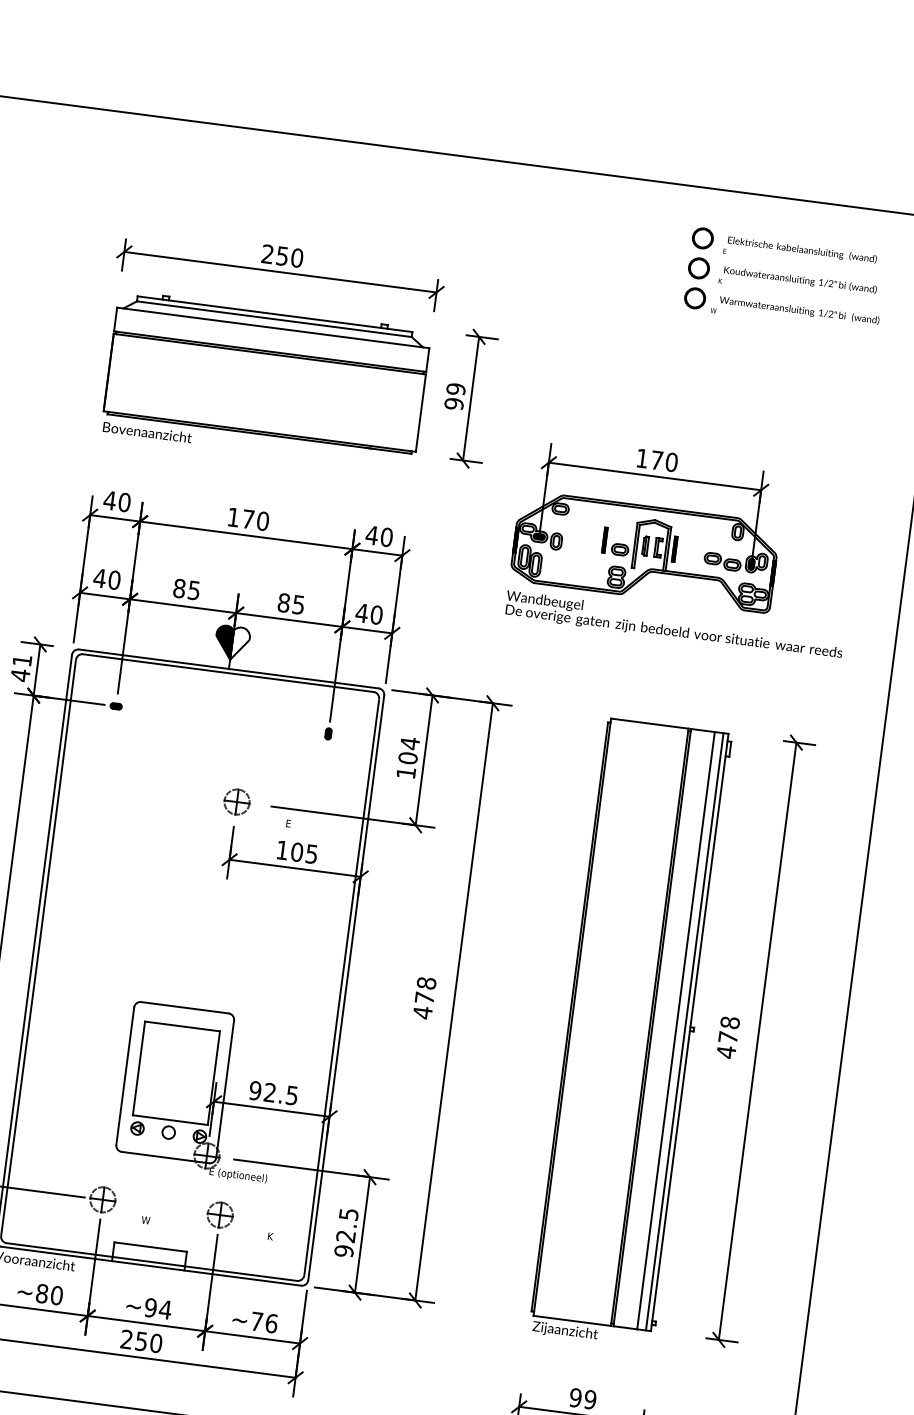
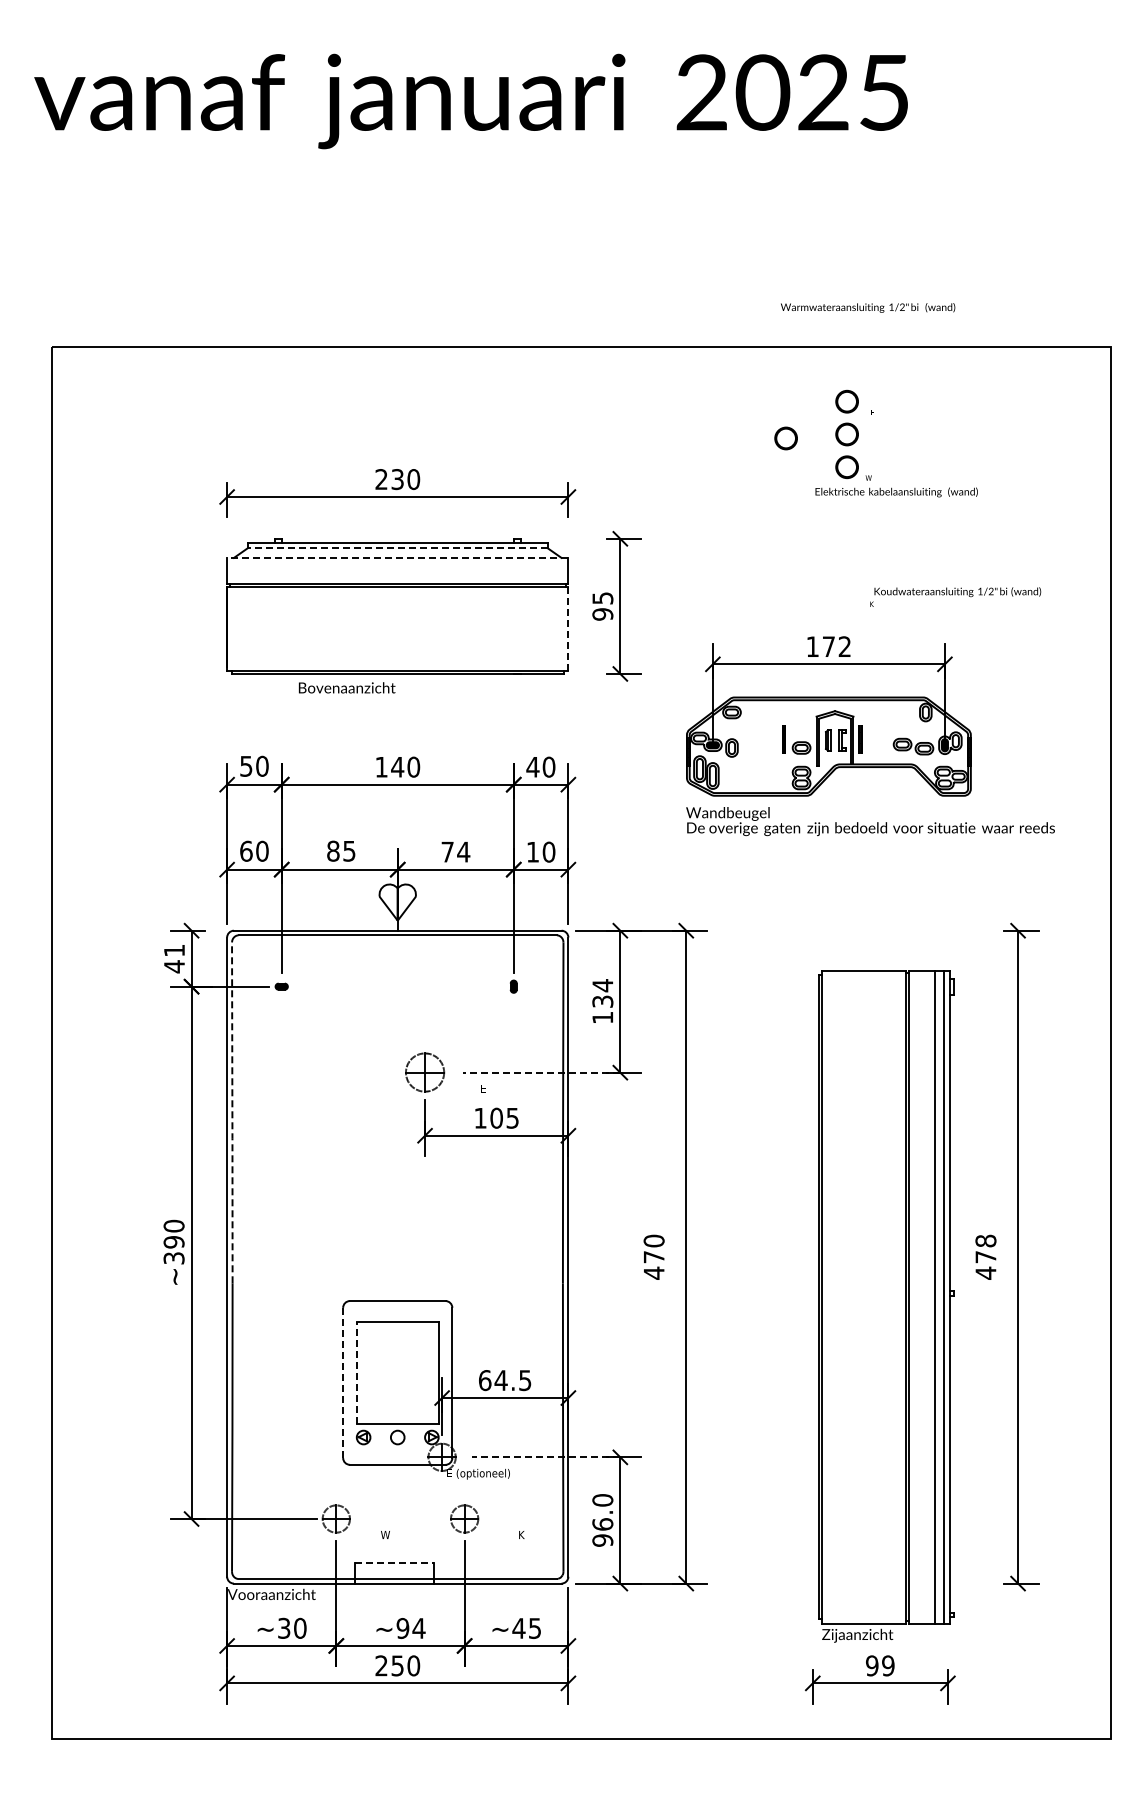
text: (802, 250) -> (896, 492), moved
text: (282, 256) -> (397, 479), 250 -> 230
part: (642, 264) -> (785, 438), added
text: (797, 284) -> (955, 596), moved
text: (799, 310) -> (868, 307), moved
line: (274, 319) -> (397, 548), solid -> dashed
line: (273, 327) -> (397, 557), solid -> dashed
text: (455, 389) -> (602, 598), 99 -> 95
line: (420, 413) -> (568, 629), solid -> dashed
text: (147, 432) -> (347, 687), moved
text: (671, 462) -> (844, 646), 170 -> 172
text: (109, 500) -> (245, 766), 40 -> 50
text: (248, 519) -> (397, 767), 170 -> 140
text: (99, 577) -> (245, 850), 40 -> 60
text: (291, 603) -> (455, 851), 85 -> 74
text: (361, 613) -> (532, 852), 40 -> 10
fill: (223, 642) -> (388, 902), removed
text: (407, 758) -> (602, 1001), 104 -> 134
part: (236, 801) -> (424, 1072), size x1.4
line: (56, 815) -> (232, 1112), solid -> dashed
line: (343, 815) -> (541, 1072), solid -> dashed
text: (427, 982) -> (654, 1240), 478 -> 470
part: (630, 1033) -> (886, 1306), moved
line: (138, 1068) -> (356, 1372), solid -> dashed
line: (125, 1075) -> (343, 1382), solid -> dashed
text: (262, 1091) -> (492, 1380), 92.5 -> 64.5
line: (301, 1168) -> (545, 1457), solid -> dashed
text: (347, 1225) -> (602, 1512), 92.5 -> 96.0
line: (150, 1247) -> (394, 1563), solid -> dashed
text: (42, 1292) -> (284, 1627), ~80 -> ~30
text: (263, 1322) -> (526, 1628), ~76 -> ~45

